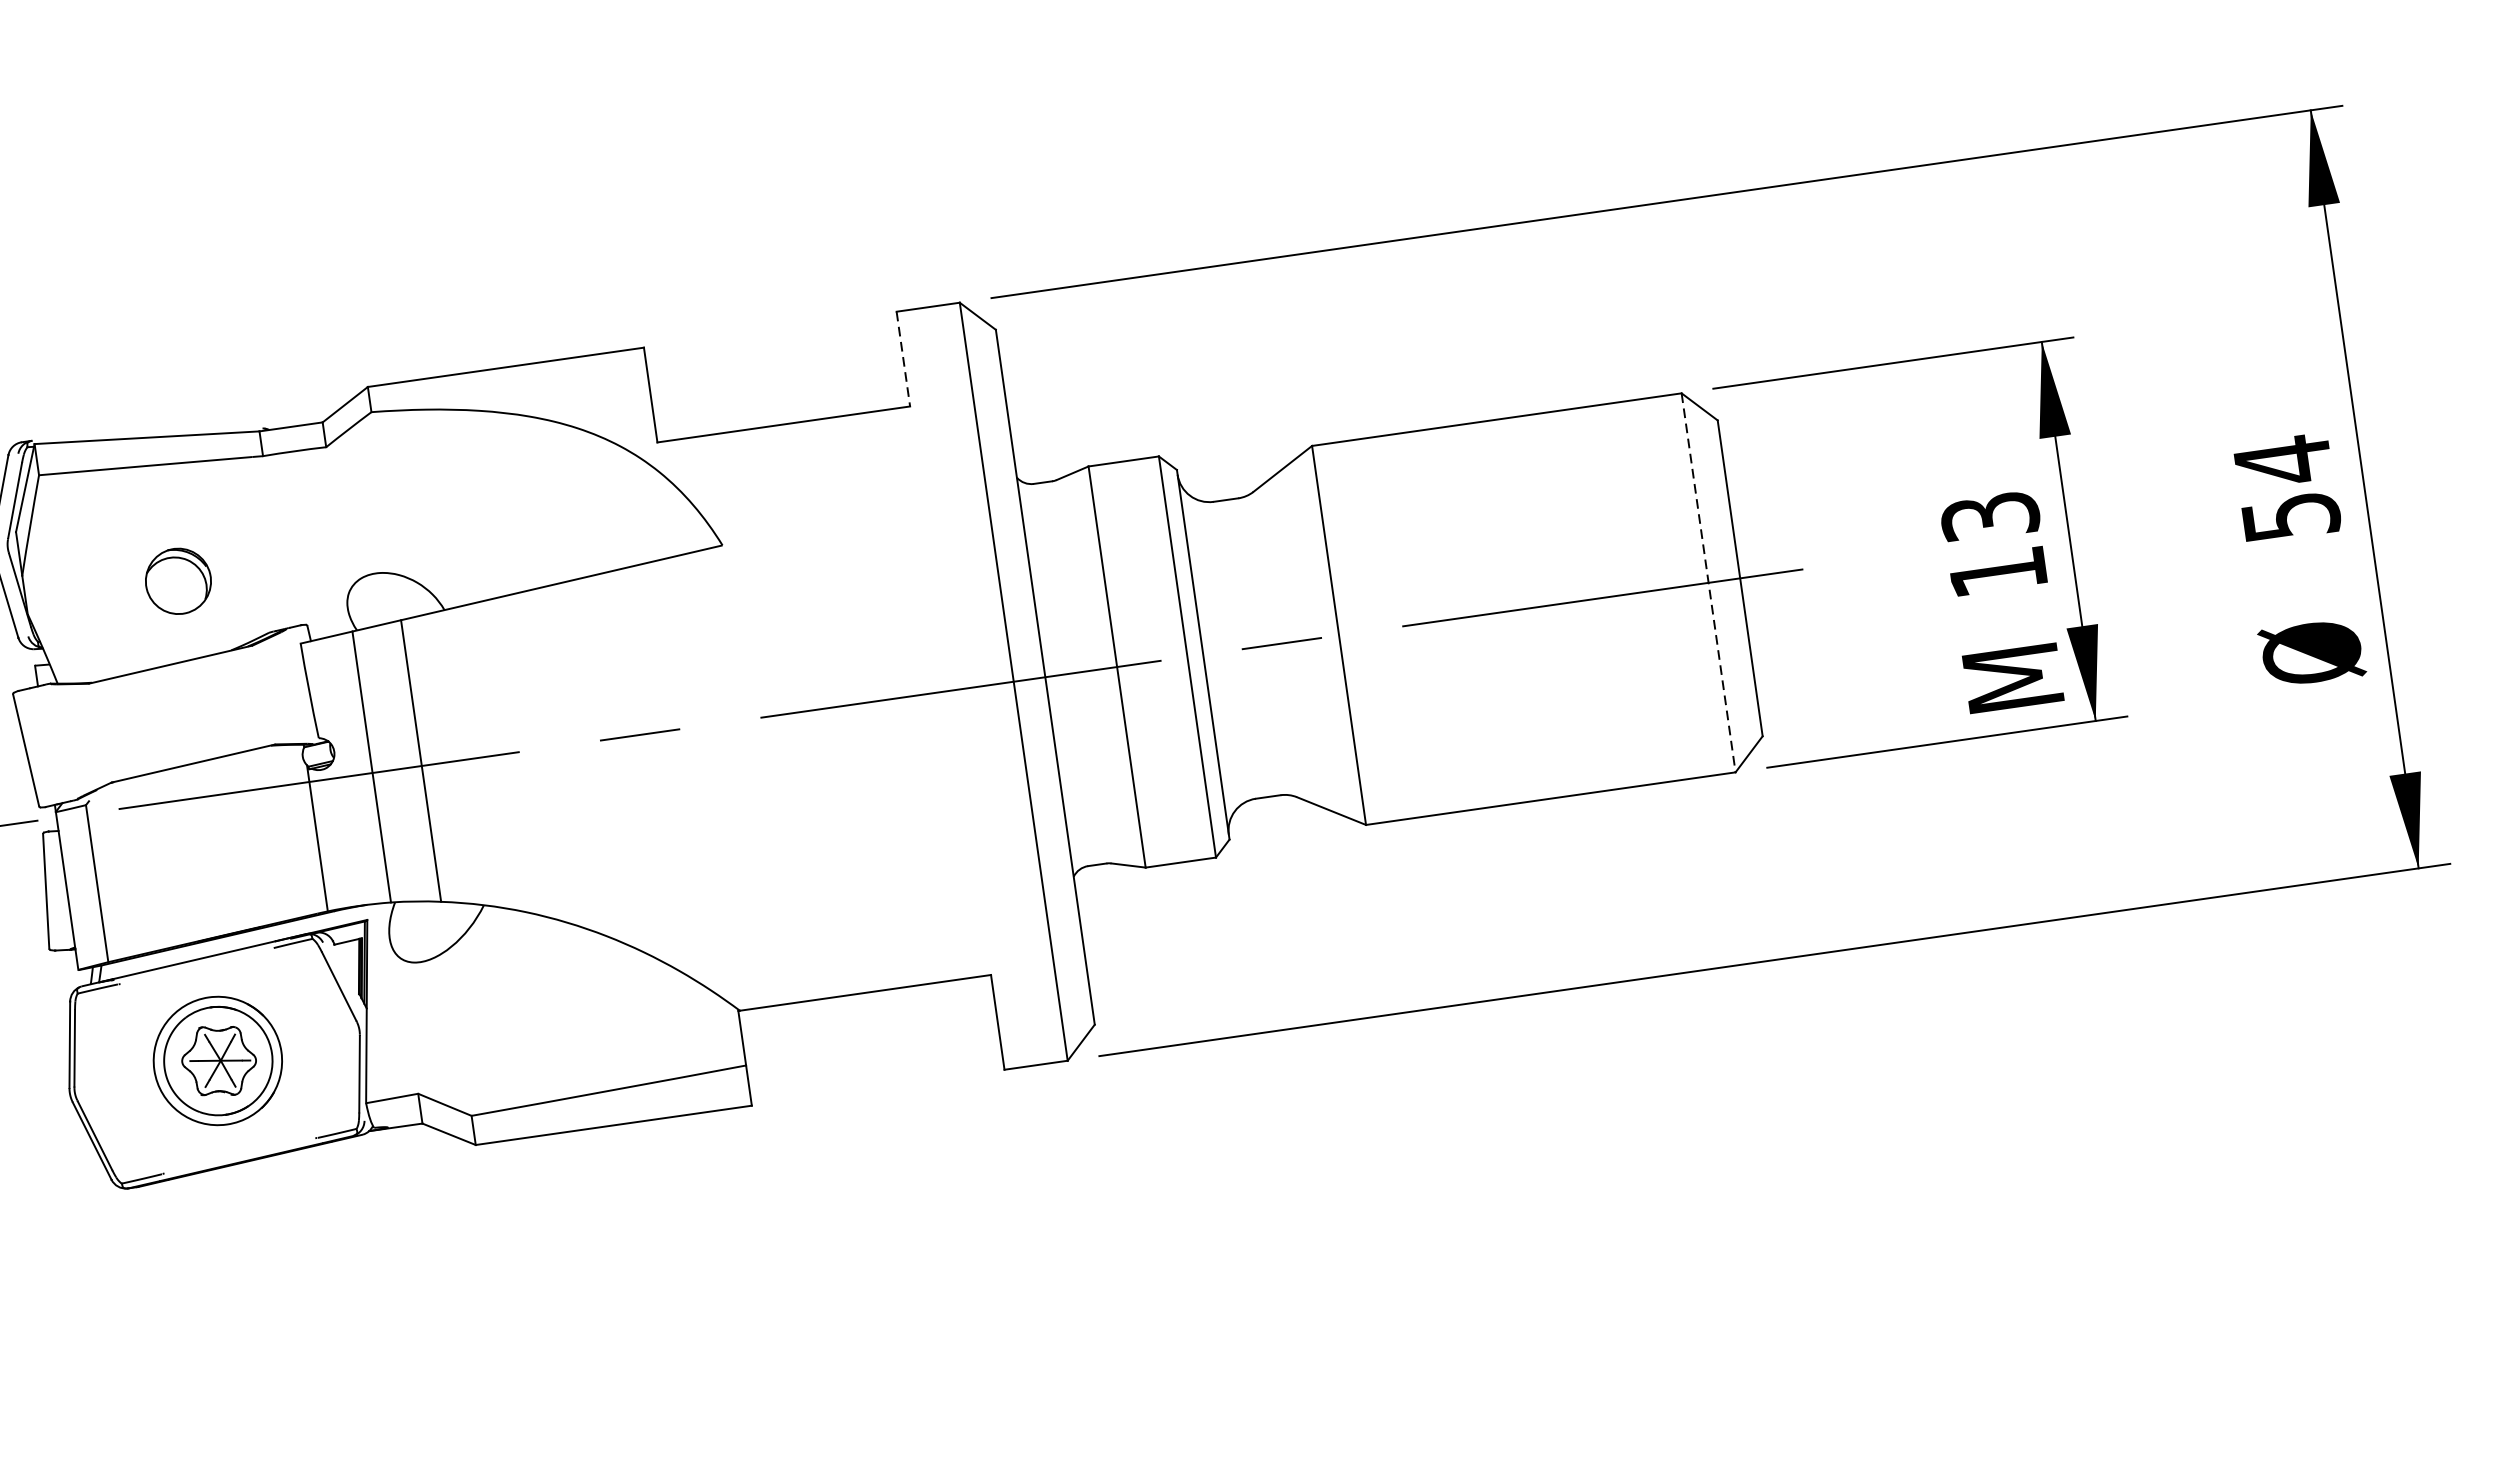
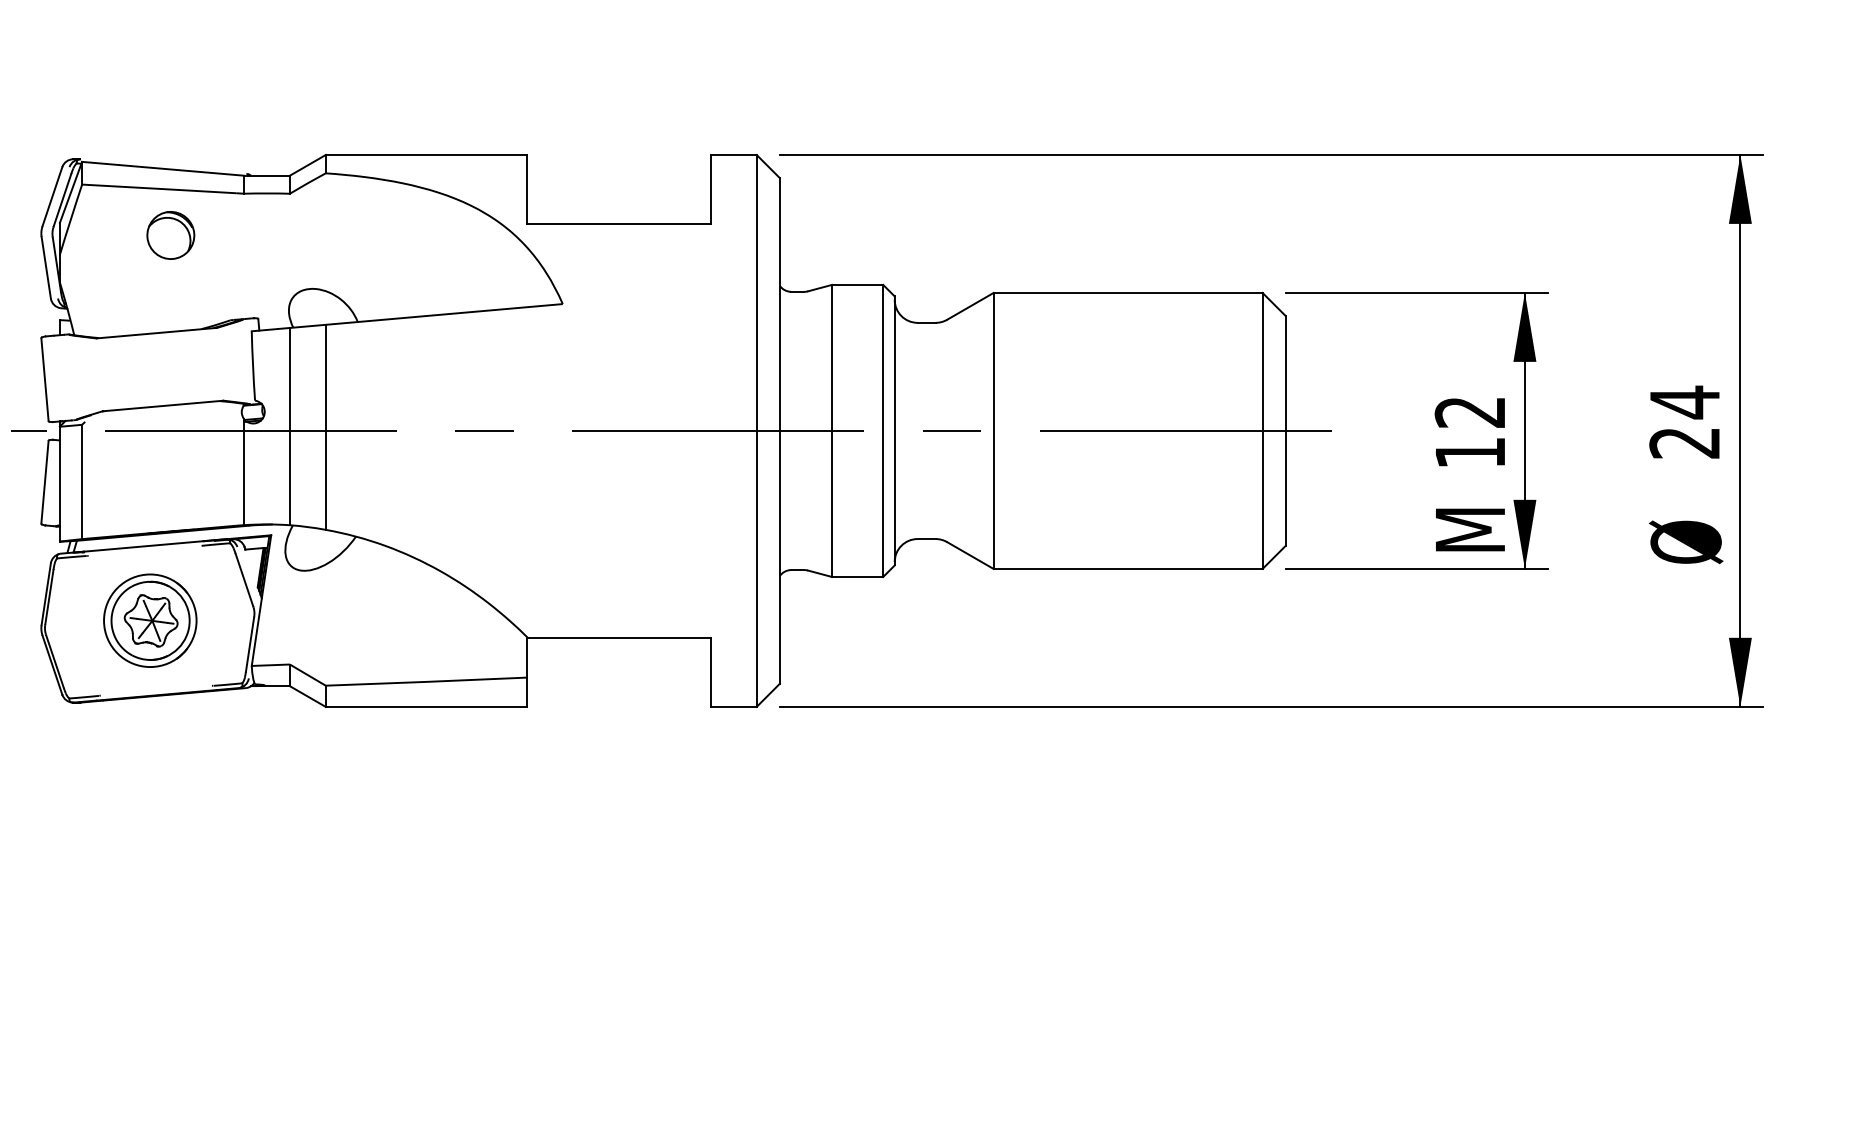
line: (903, 359) -> (710, 189), dashed -> solid
text: (1990, 516) -> (1470, 412), 13 -> 12
text: (2290, 517) -> (1684, 443), 54 -> 24
part: (177, 581) -> (170, 235), moved
line: (1708, 582) -> (1262, 430), dashed -> solid

